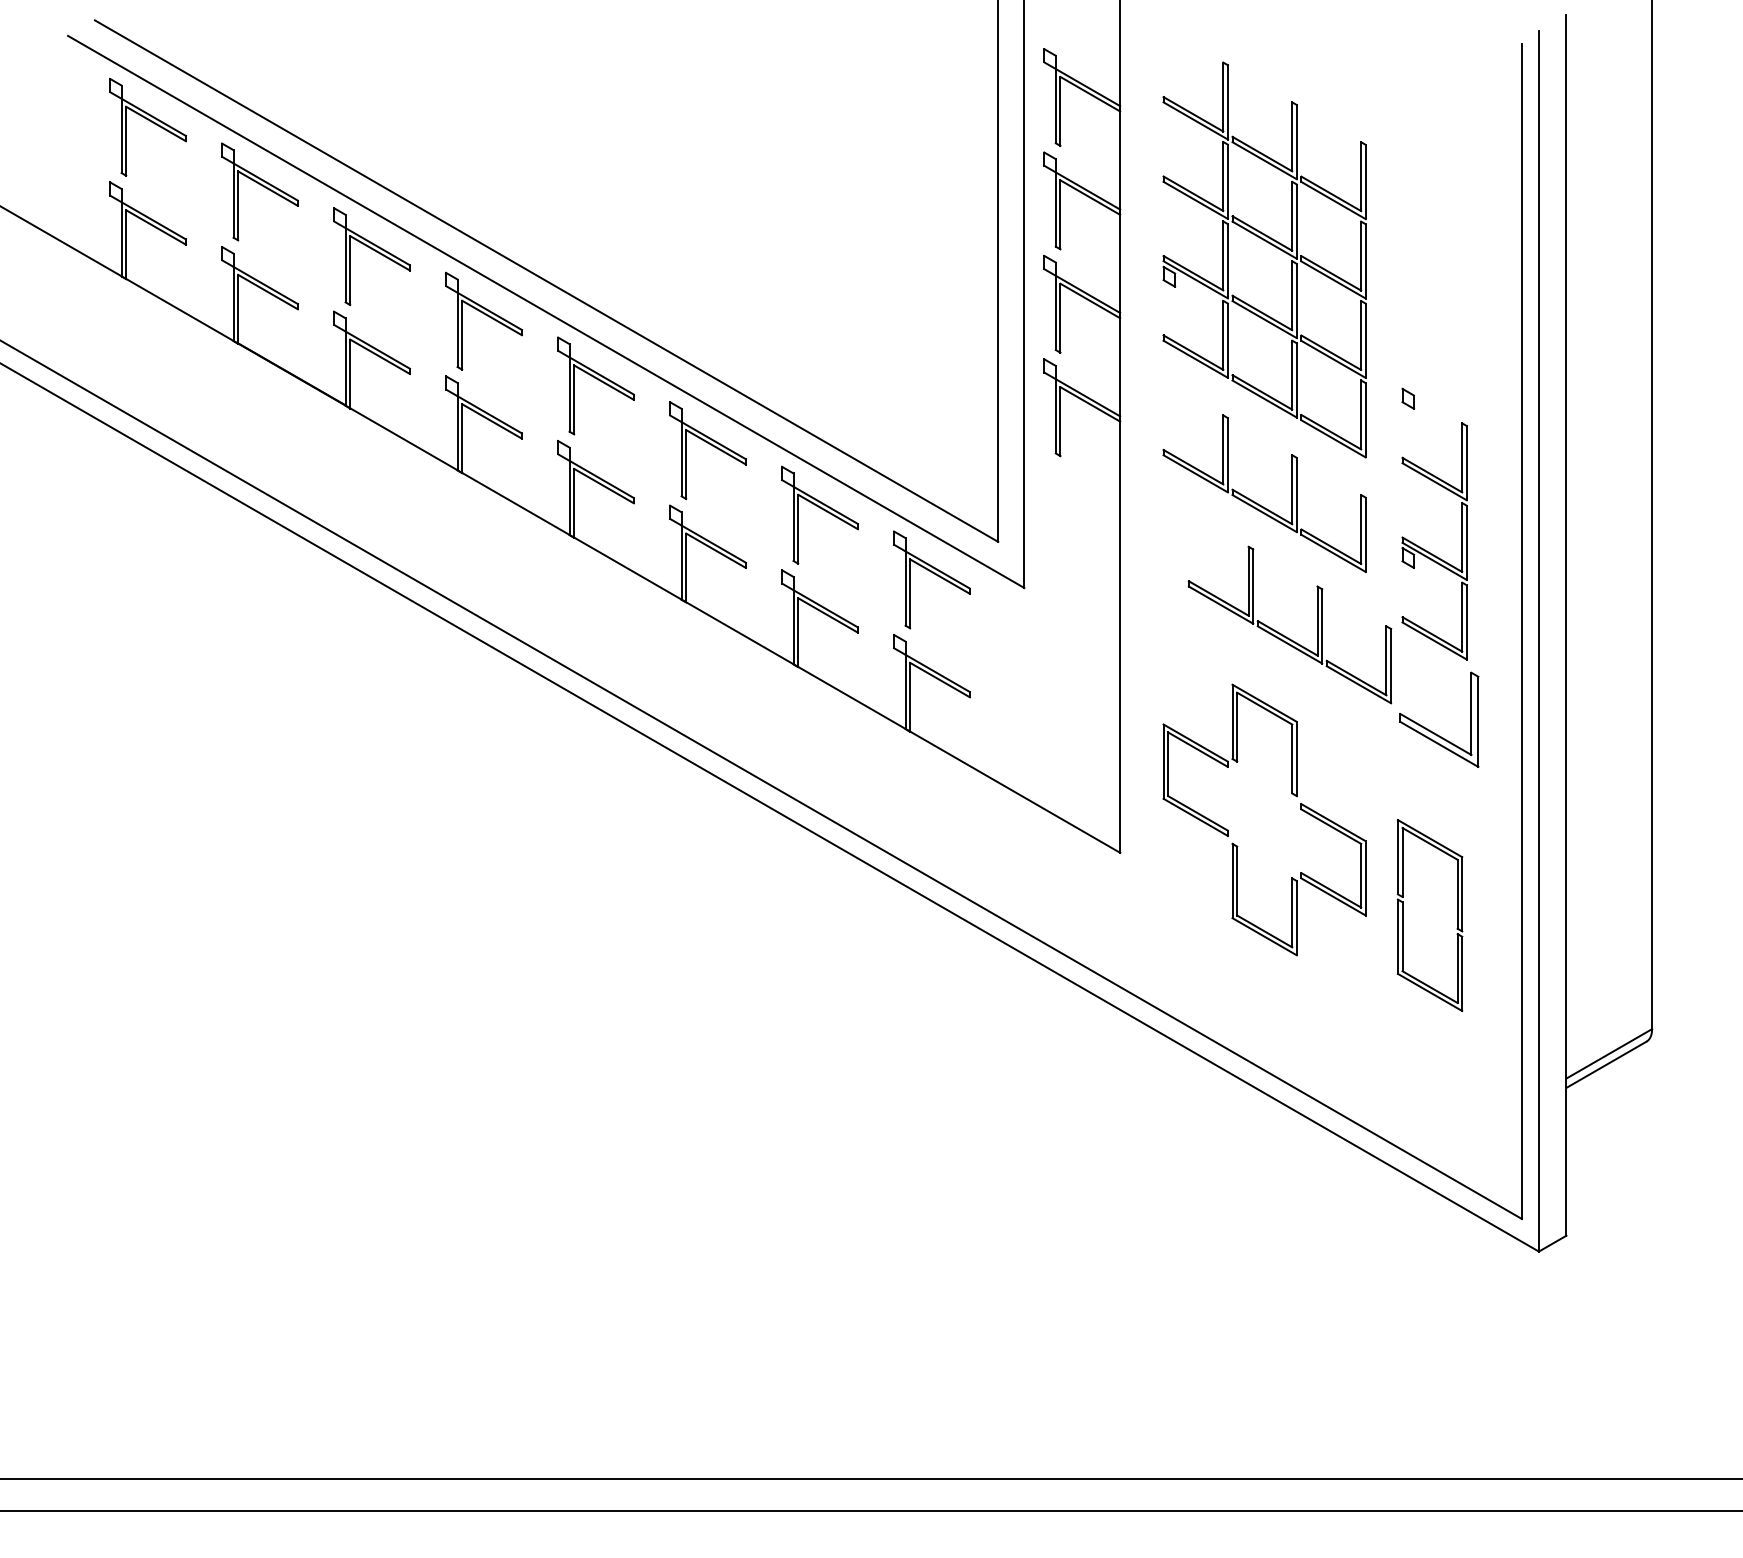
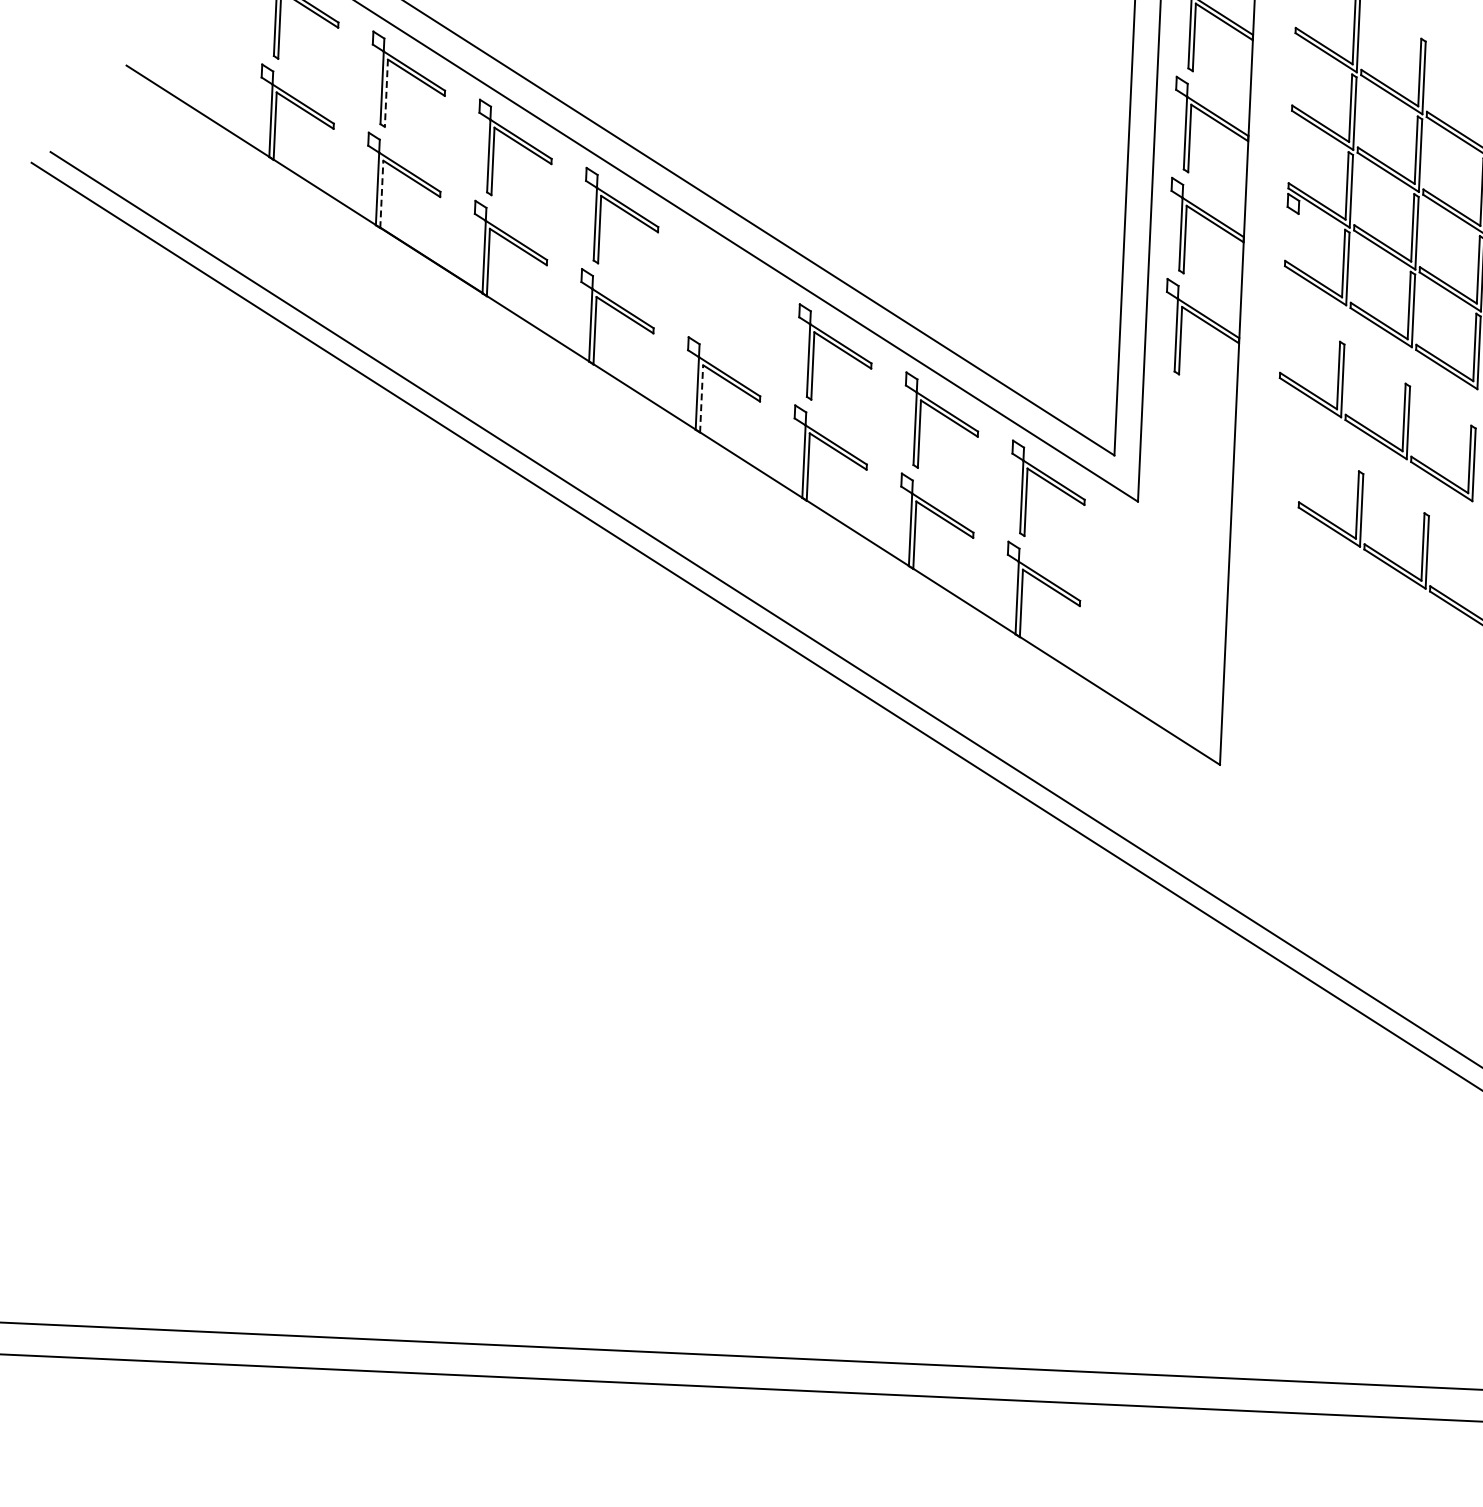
line: (238, 206) -> (386, 93), solid -> dashed
line: (238, 308) -> (382, 193), solid -> dashed
part: (595, 385) -> (727, 284), removed
line: (574, 502) -> (701, 398), solid -> dashed
part: (1291, 794) -> (1389, 715), removed

